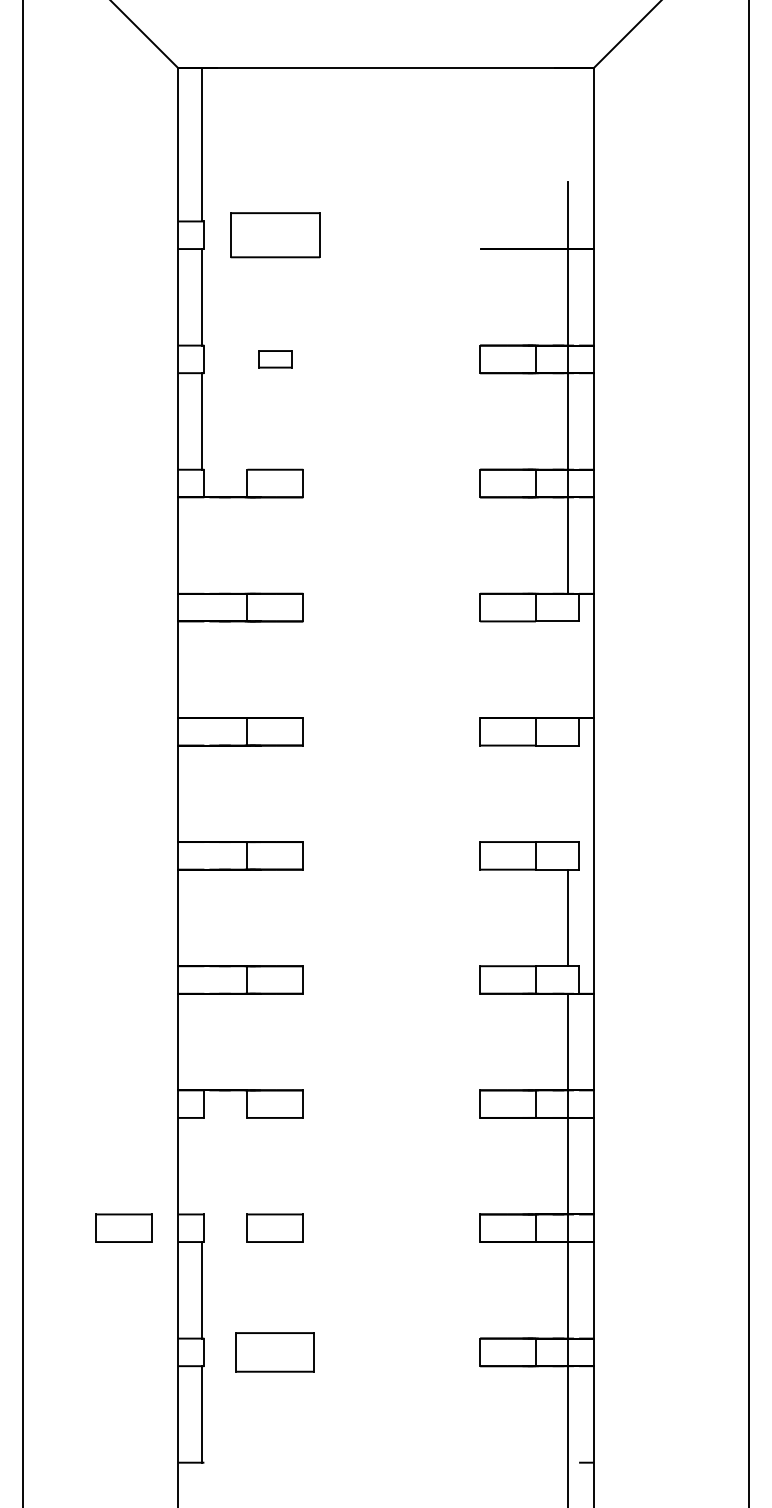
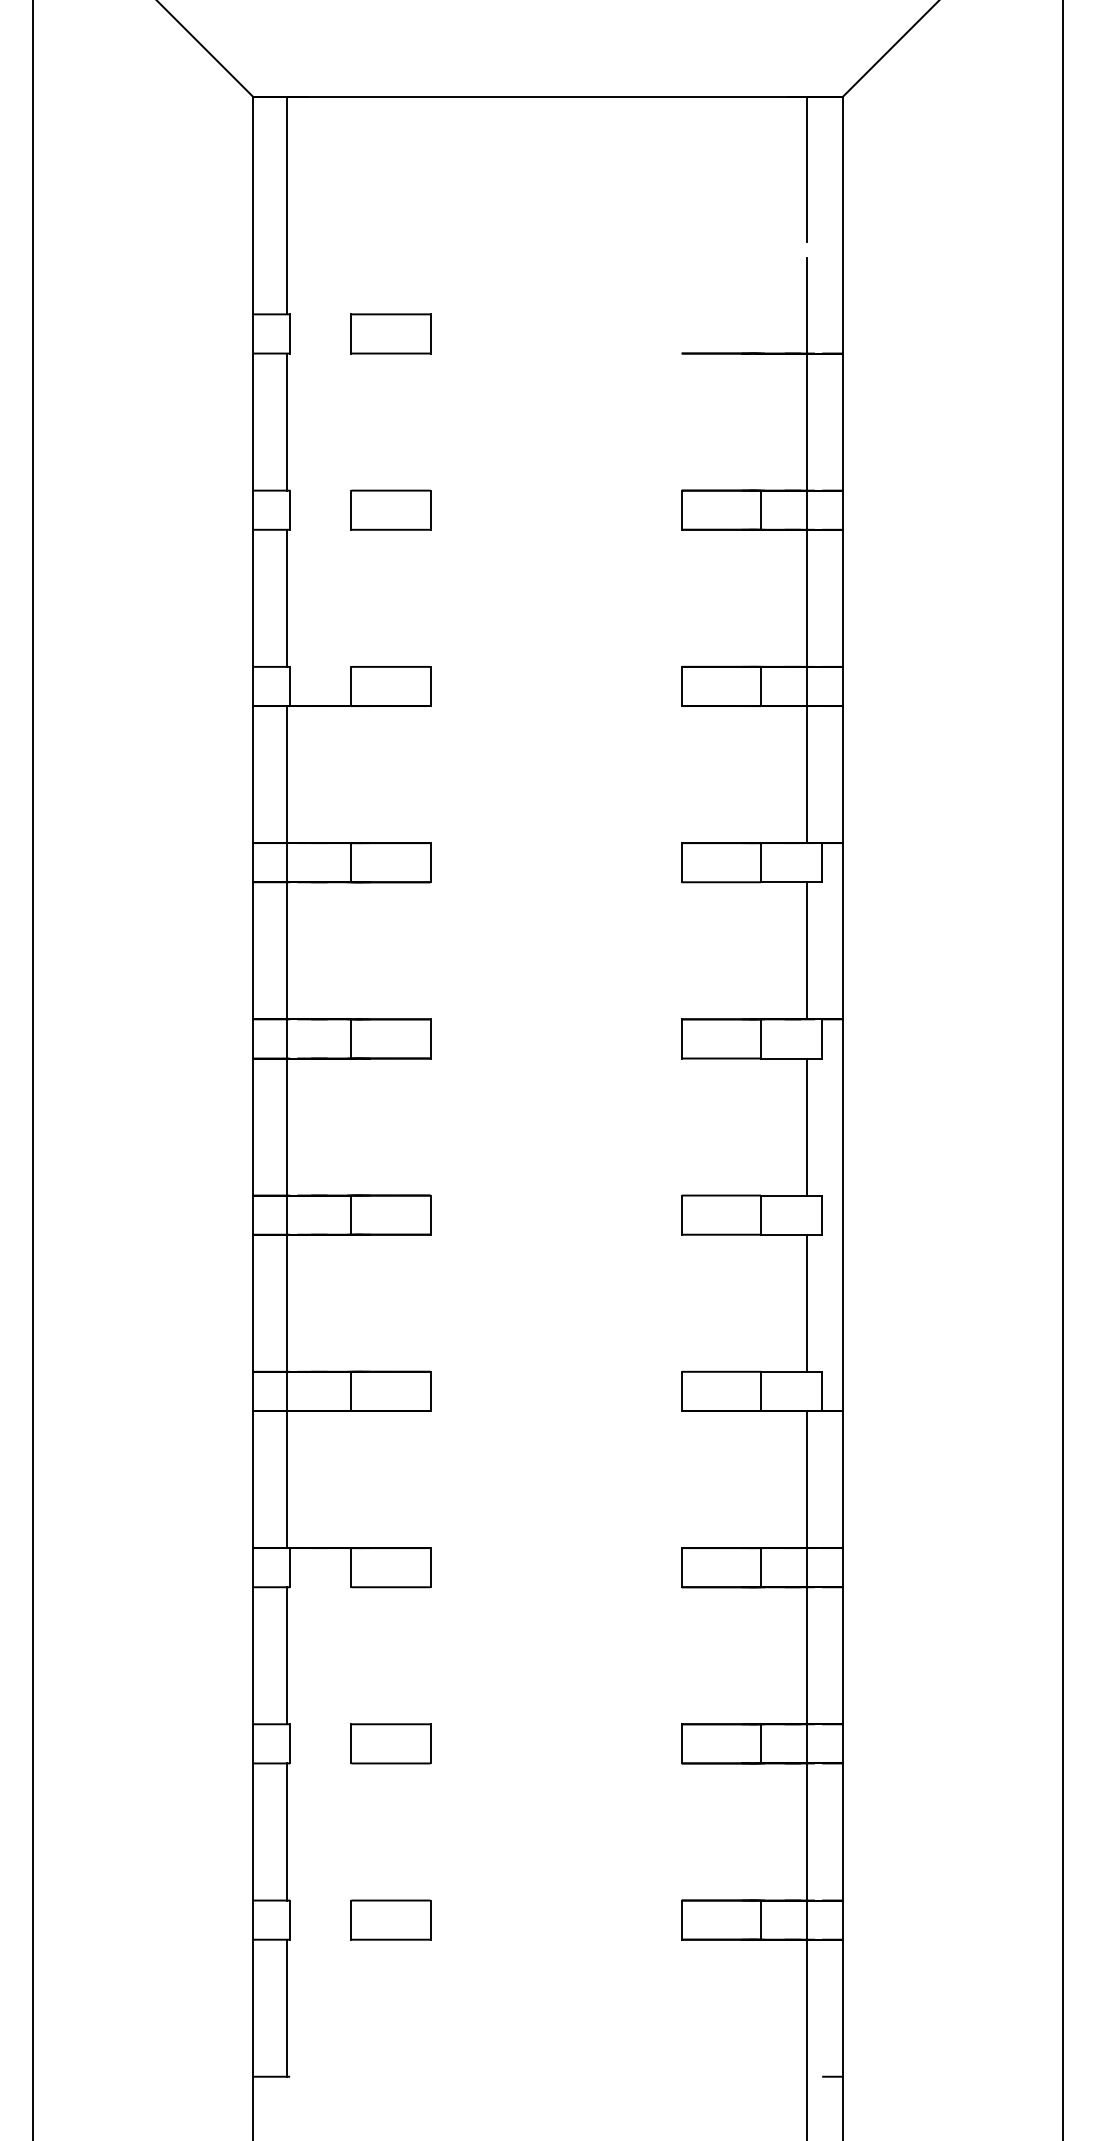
line: (568, 118) -> (806, 168), added
part: (275, 234) -> (390, 333), size x0.62
part: (275, 358) -> (390, 509), size x1.67
line: (568, 669) -> (806, 950), added
line: (568, 793) -> (806, 1126), added
line: (201, 794) -> (286, 1127), added
line: (201, 1166) -> (286, 1655), added
part: (123, 1227) -> (175, 1743), removed
part: (275, 1351) -> (390, 1919), size x0.71

